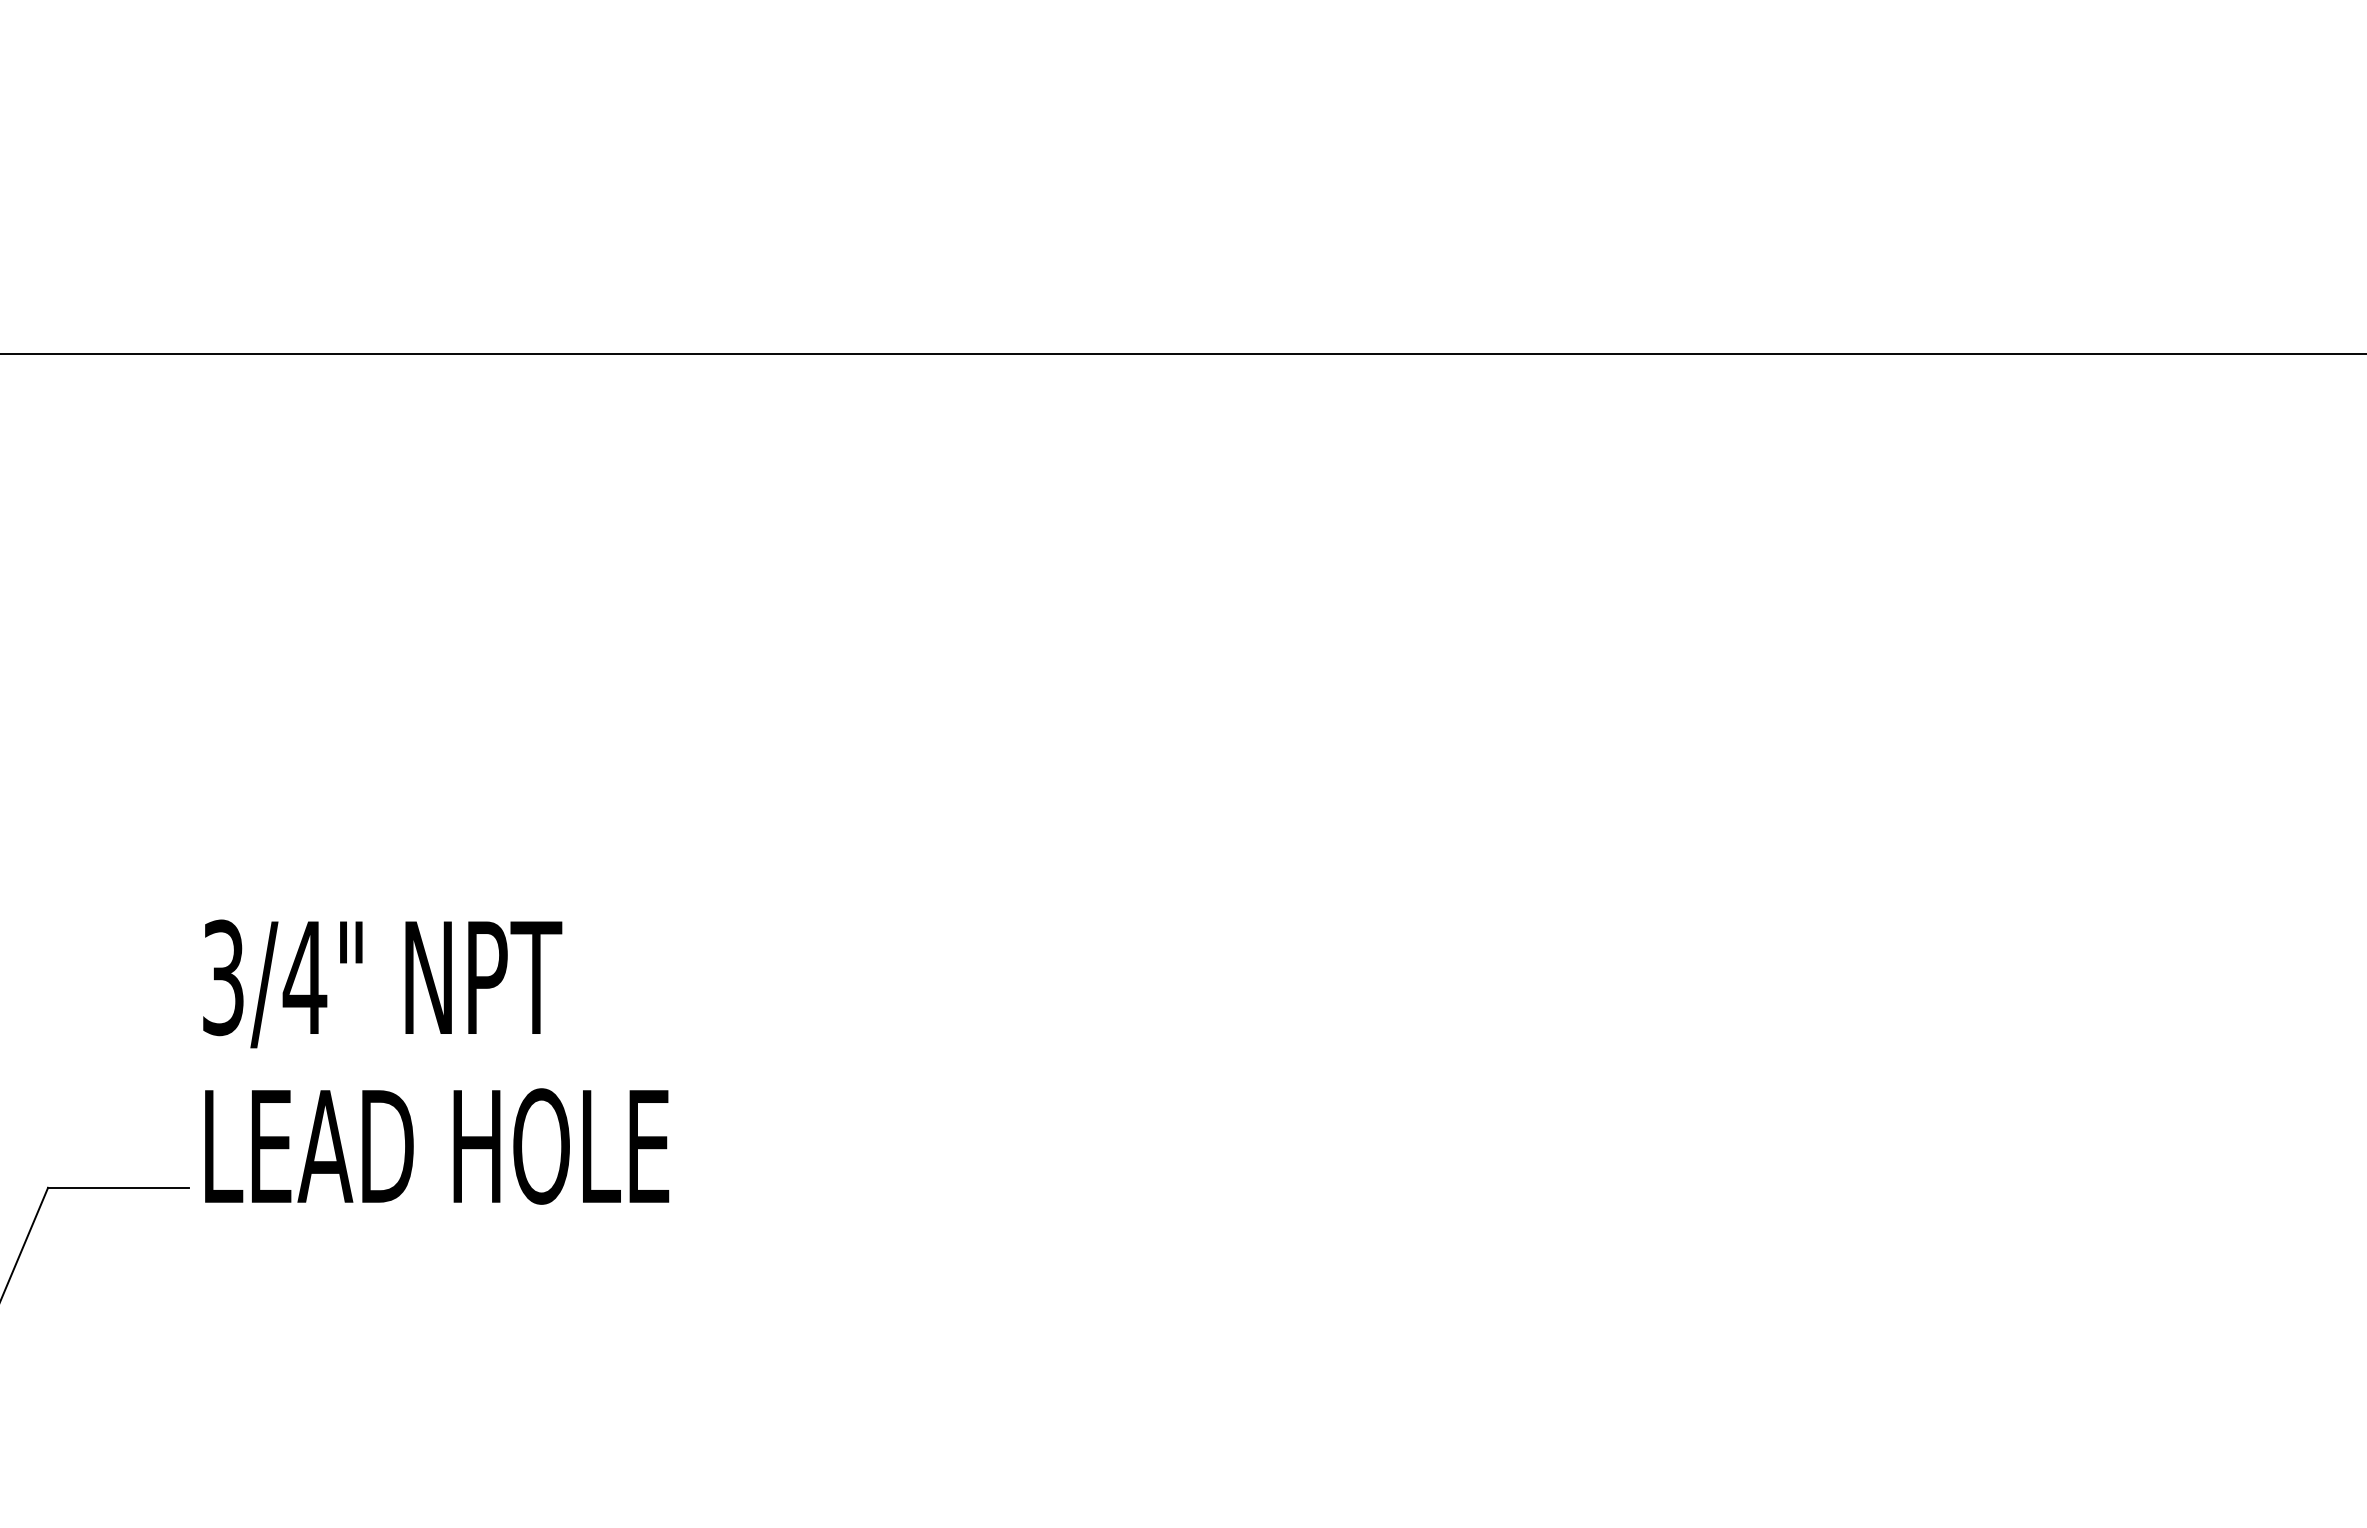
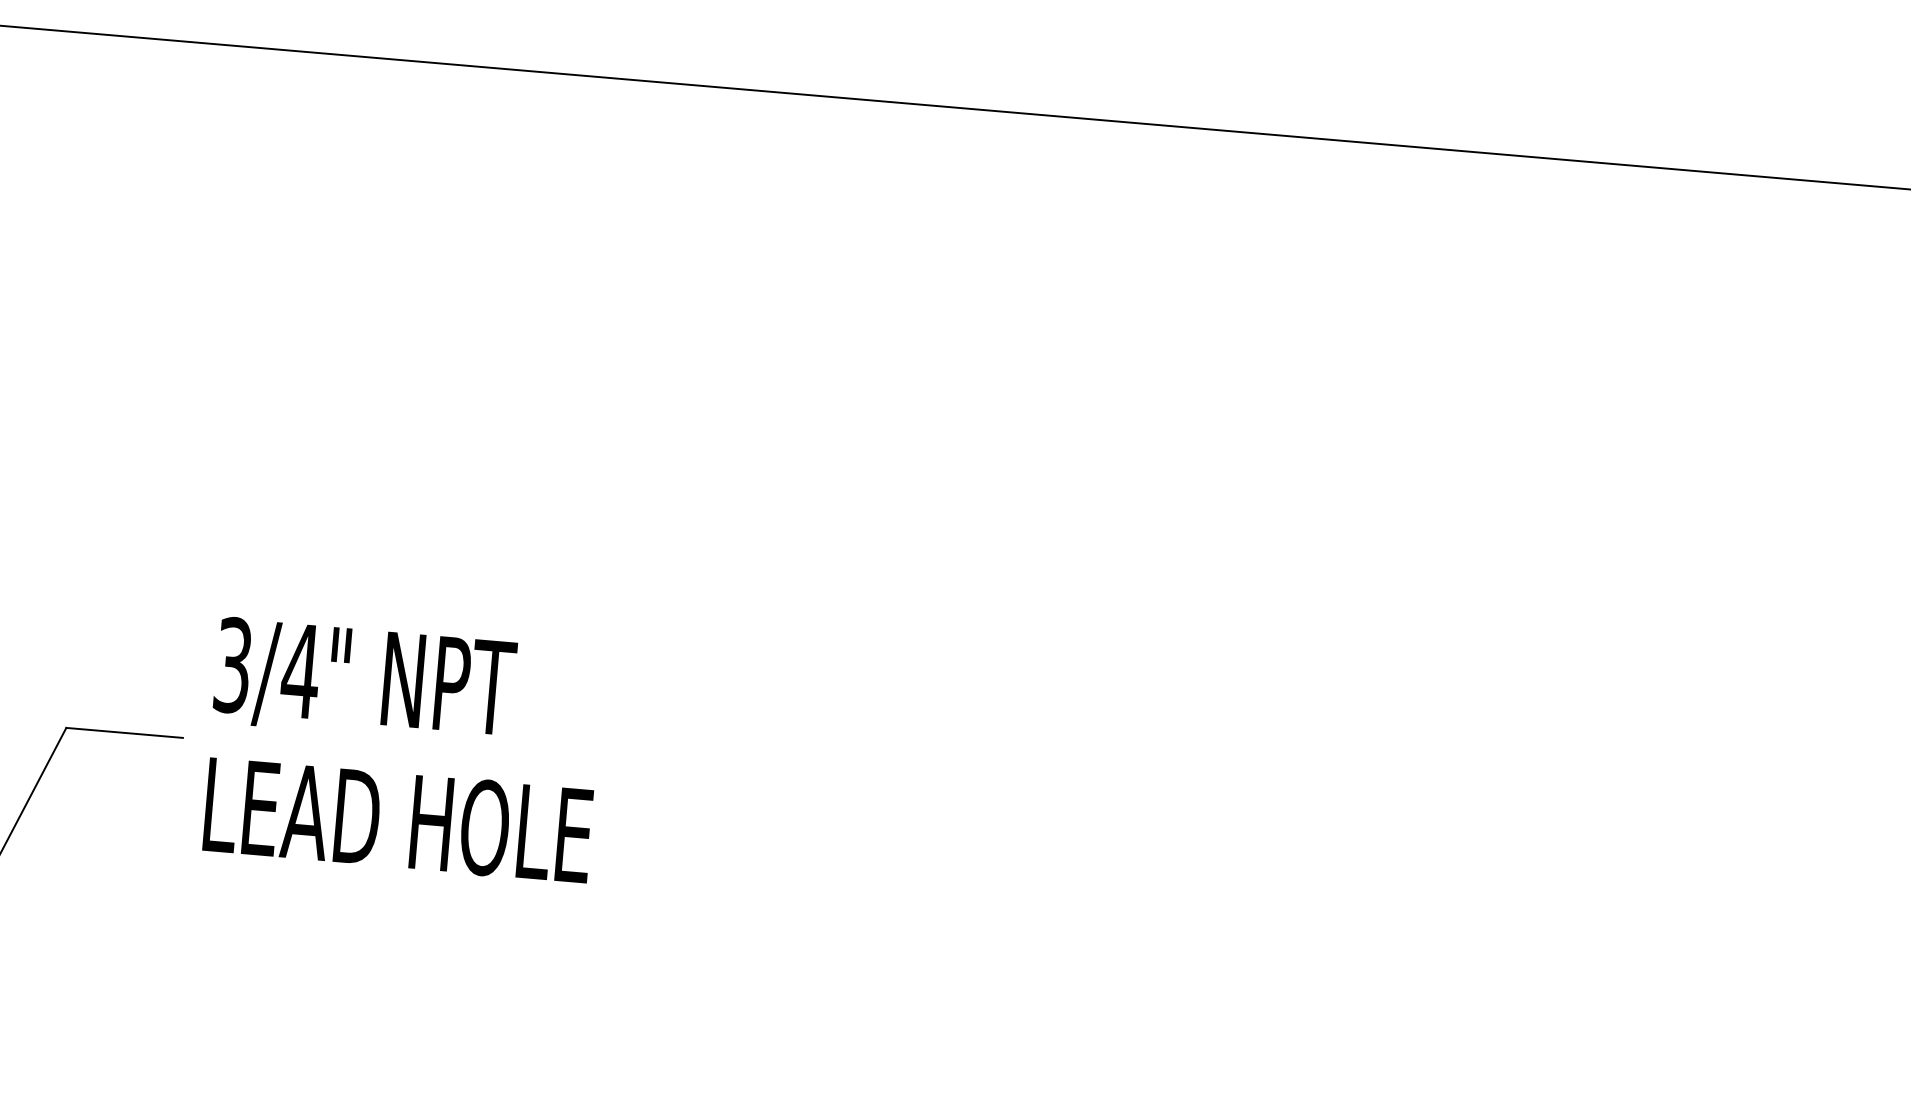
text: (436, 1061) -> (403, 749), moved

